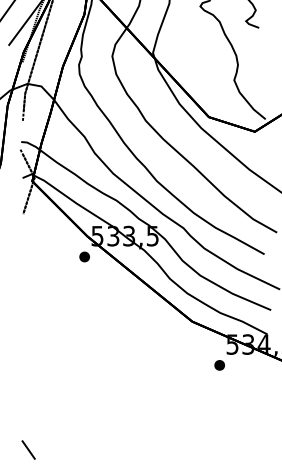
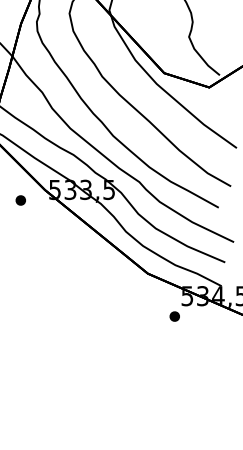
part: (84, 256) -> (20, 200), moved

